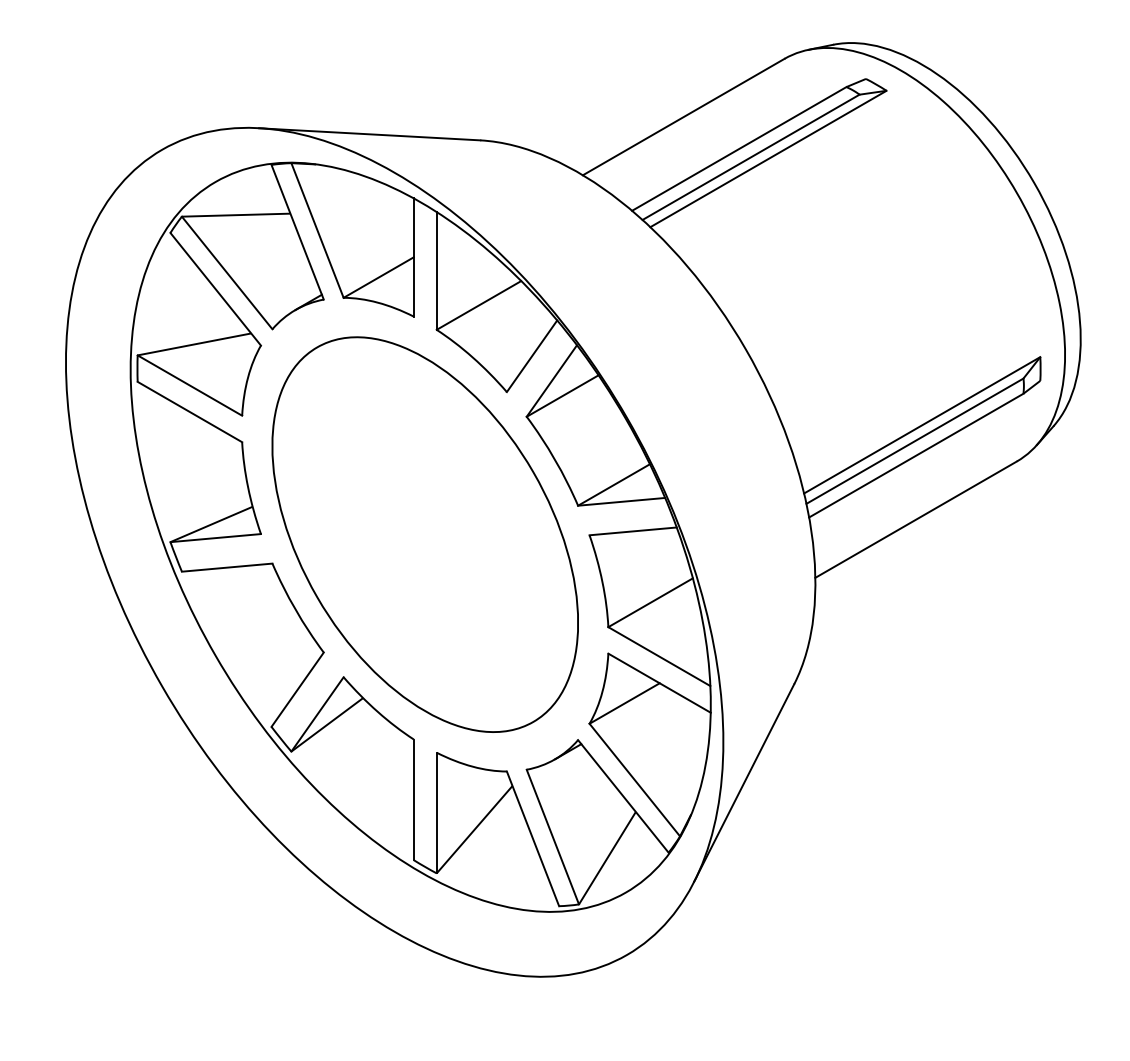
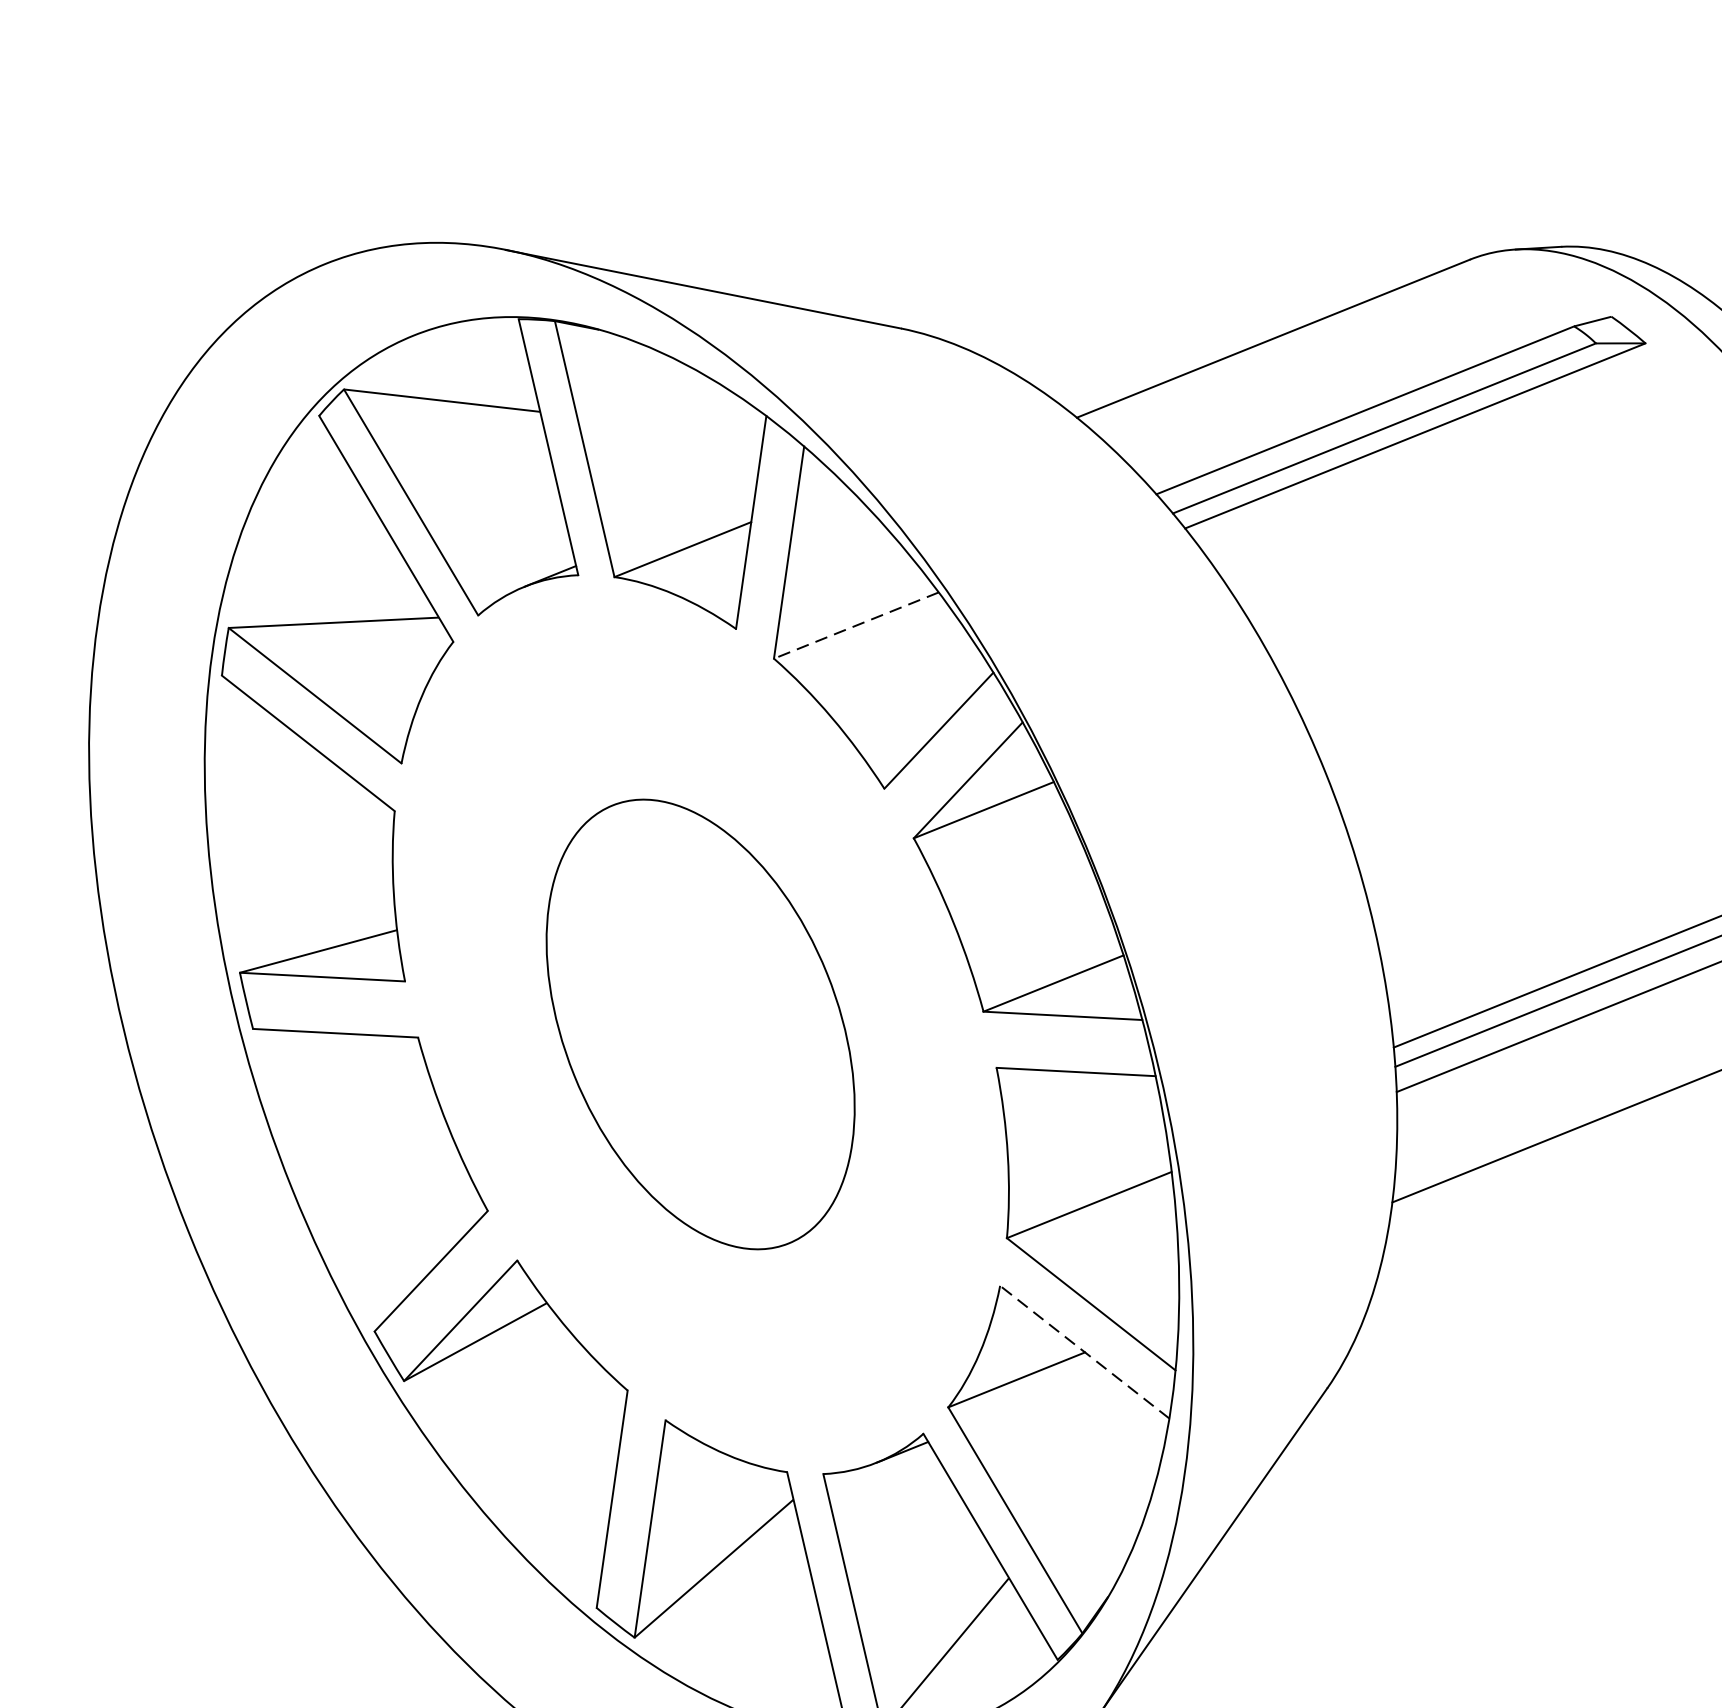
line: (478, 305) -> (855, 625), solid -> dashed
part: (424, 534) -> (699, 1024), size x0.6
line: (659, 682) -> (1084, 1350), solid -> dashed

